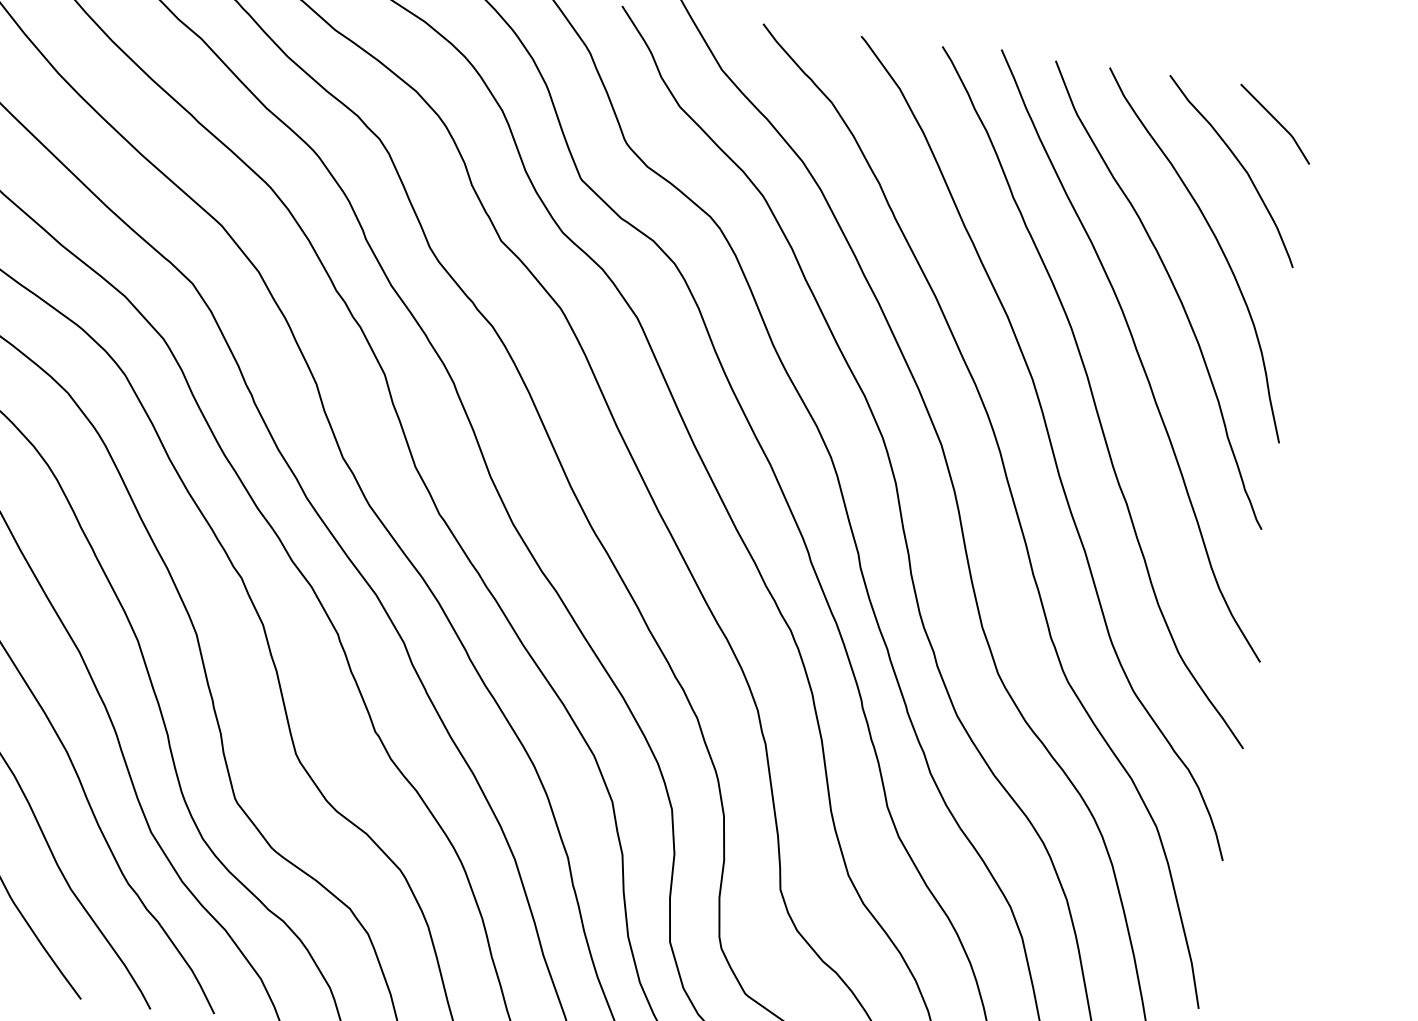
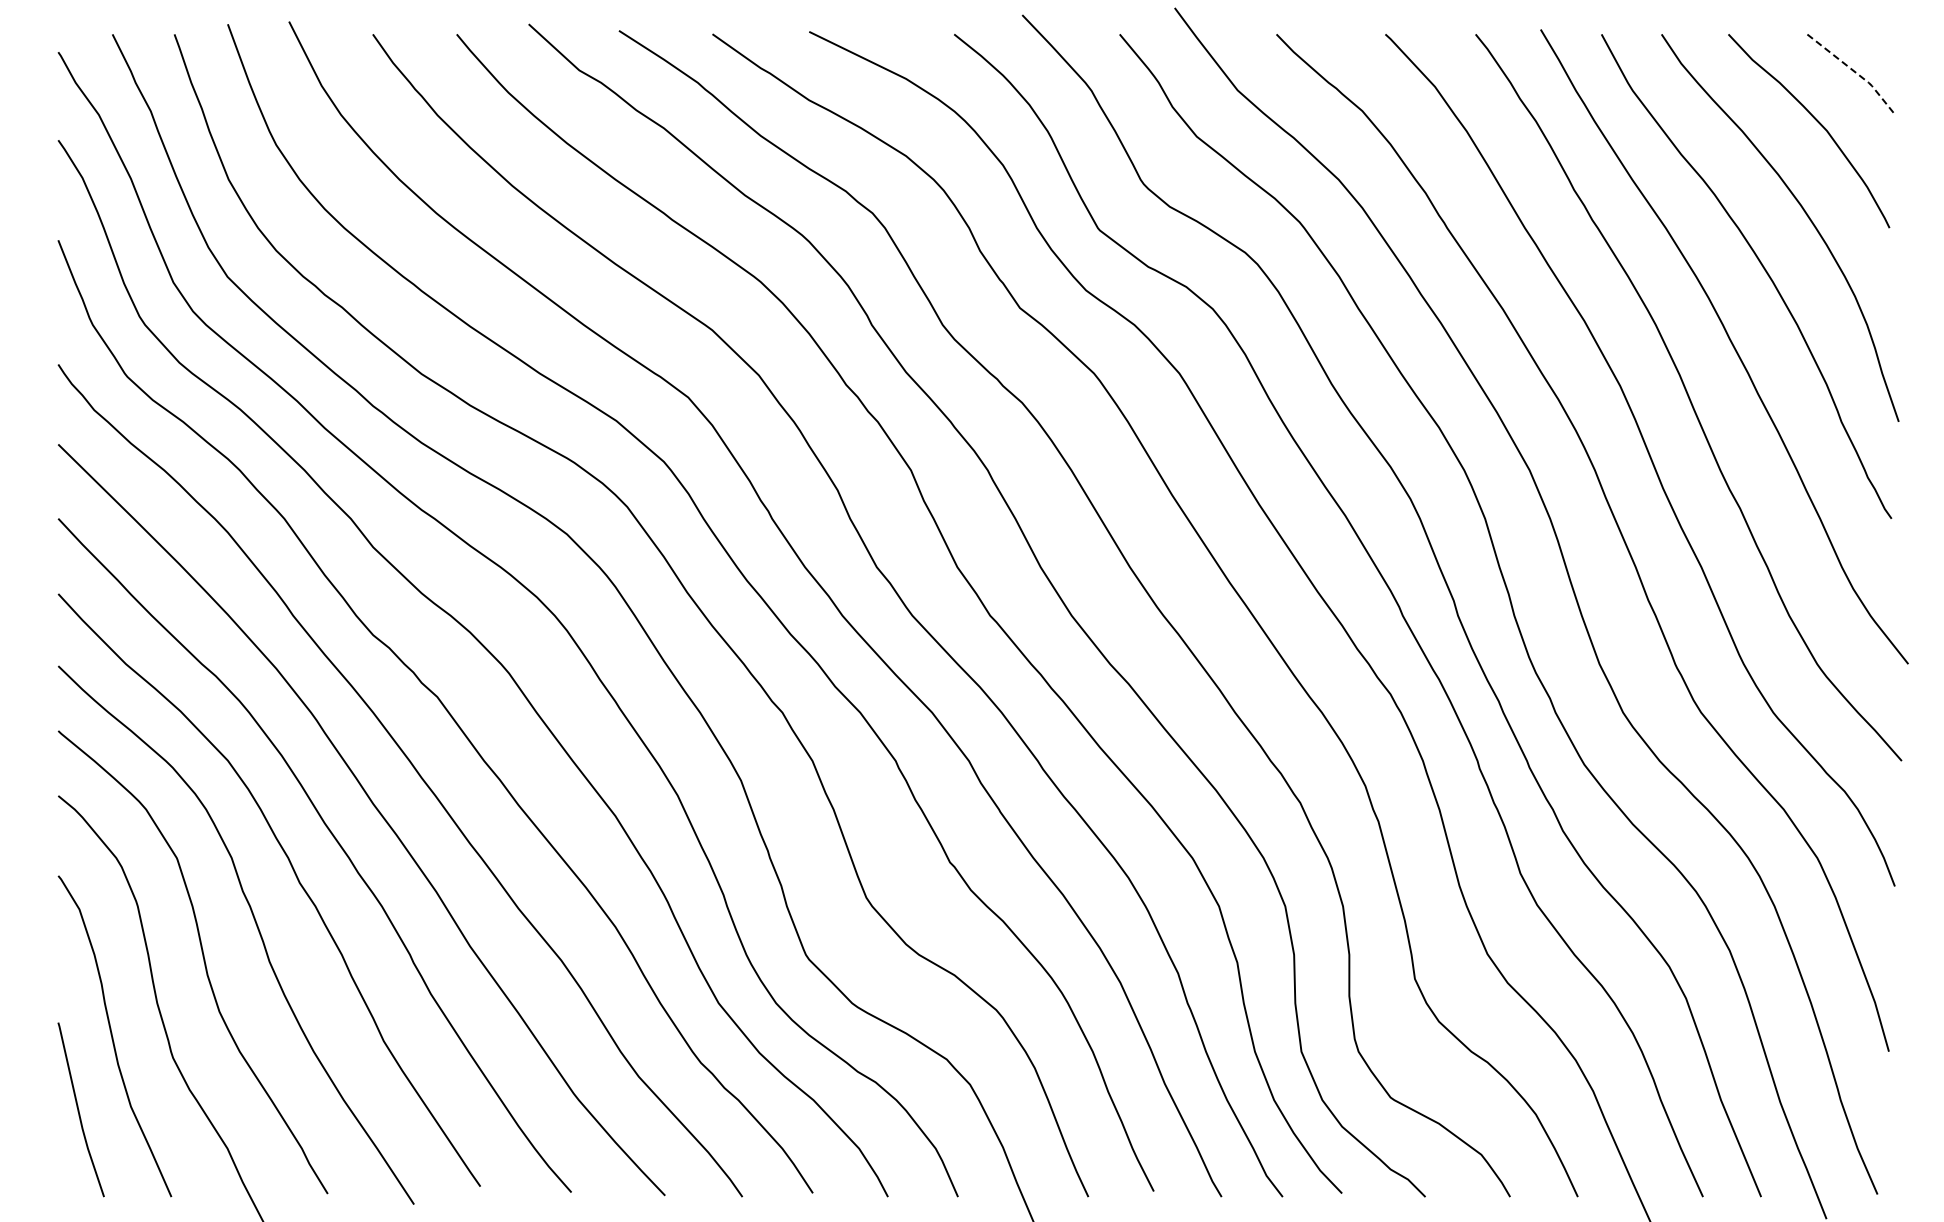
line: (1278, 122) -> (1853, 71), solid -> dashed

